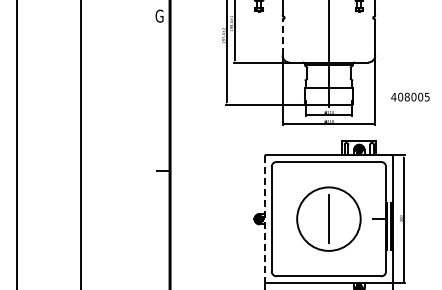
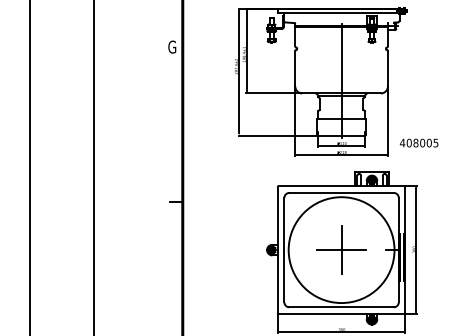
line: (282, 37) -> (295, 68), dashed -> solid
text: (409, 96) -> (418, 142), moved
line: (264, 219) -> (277, 250), dashed -> solid
circle: (328, 219) -> (341, 250), size x1.67
line: (328, 219) -> (341, 250), added

